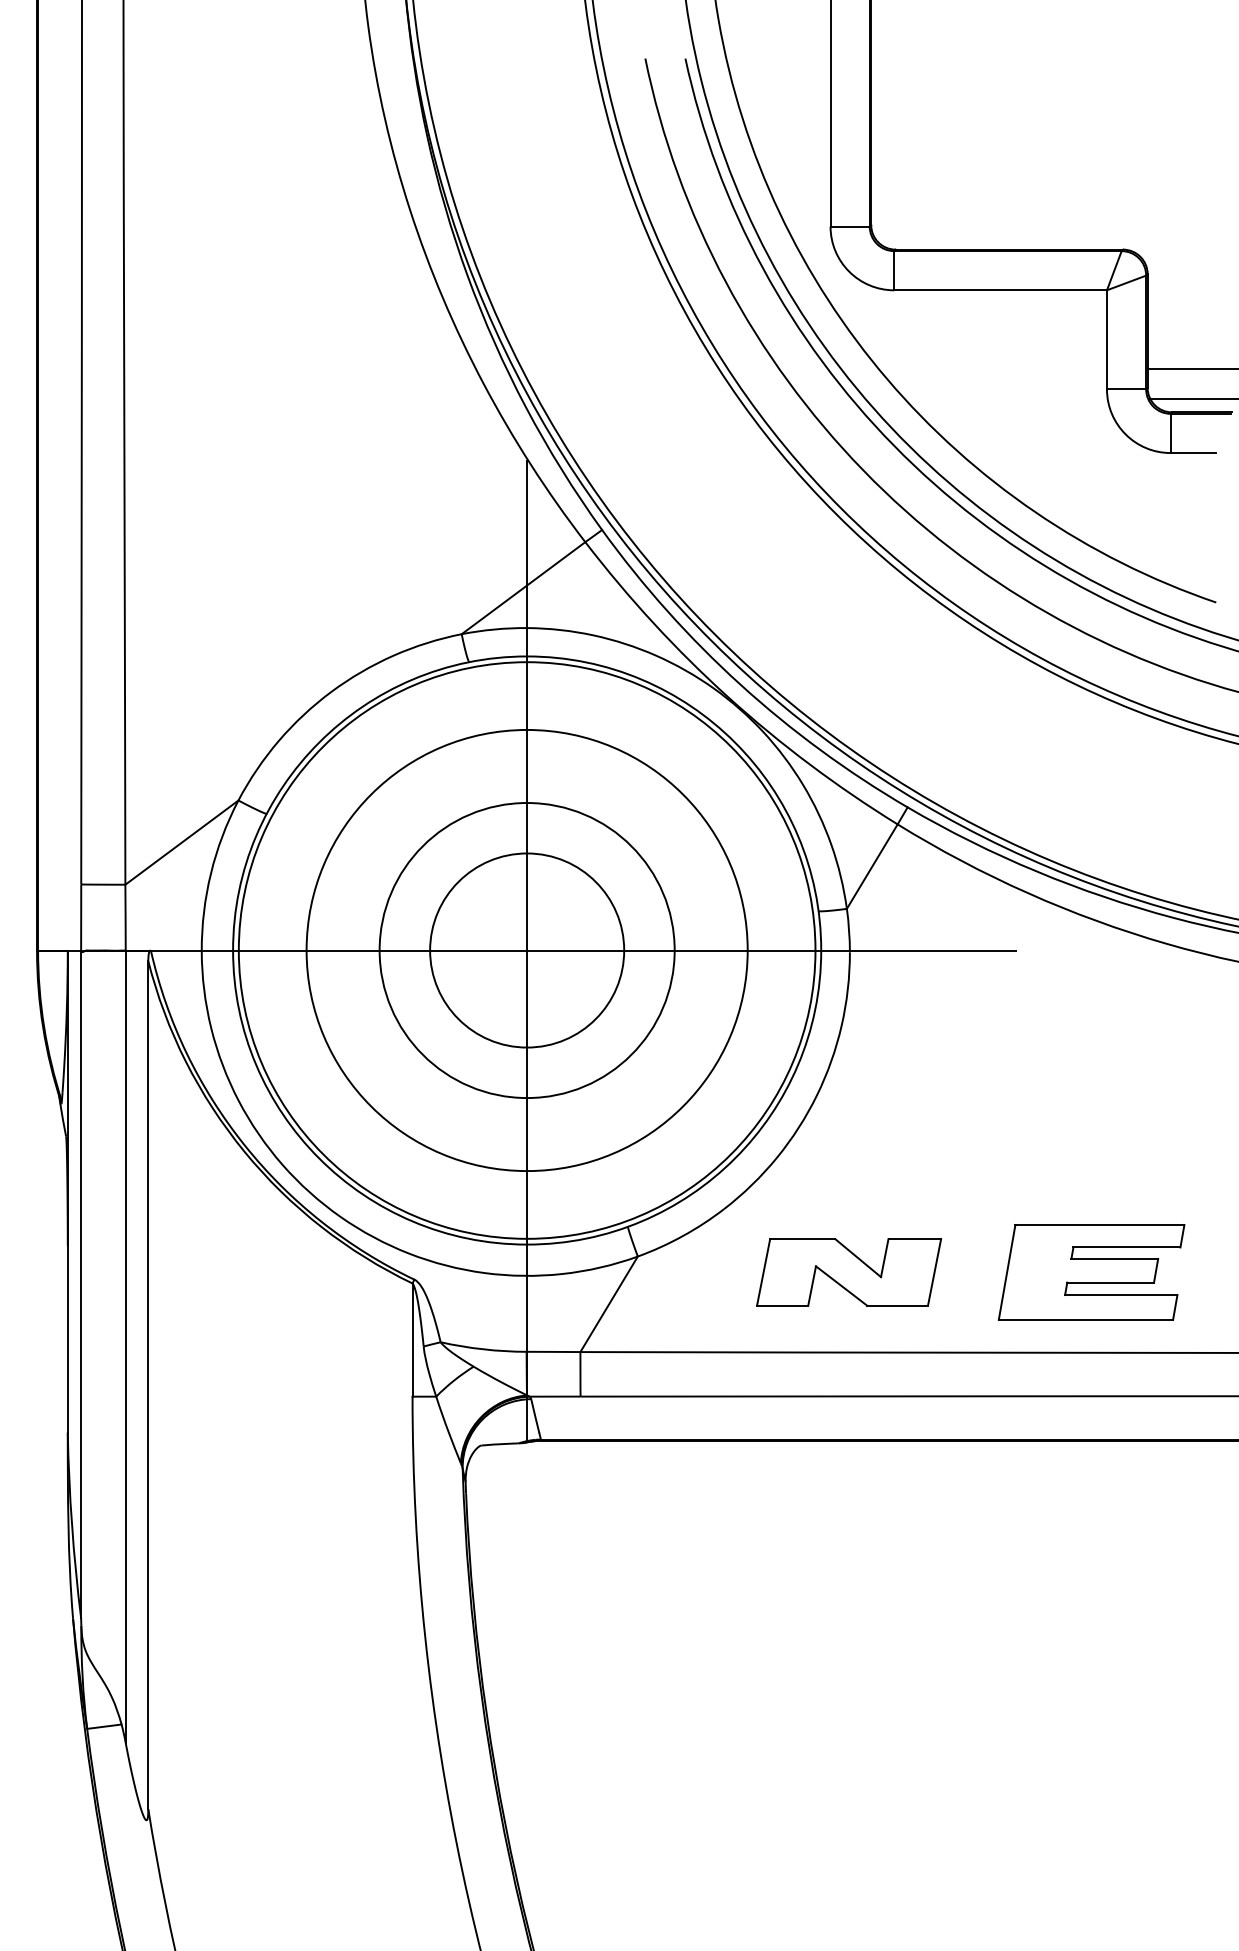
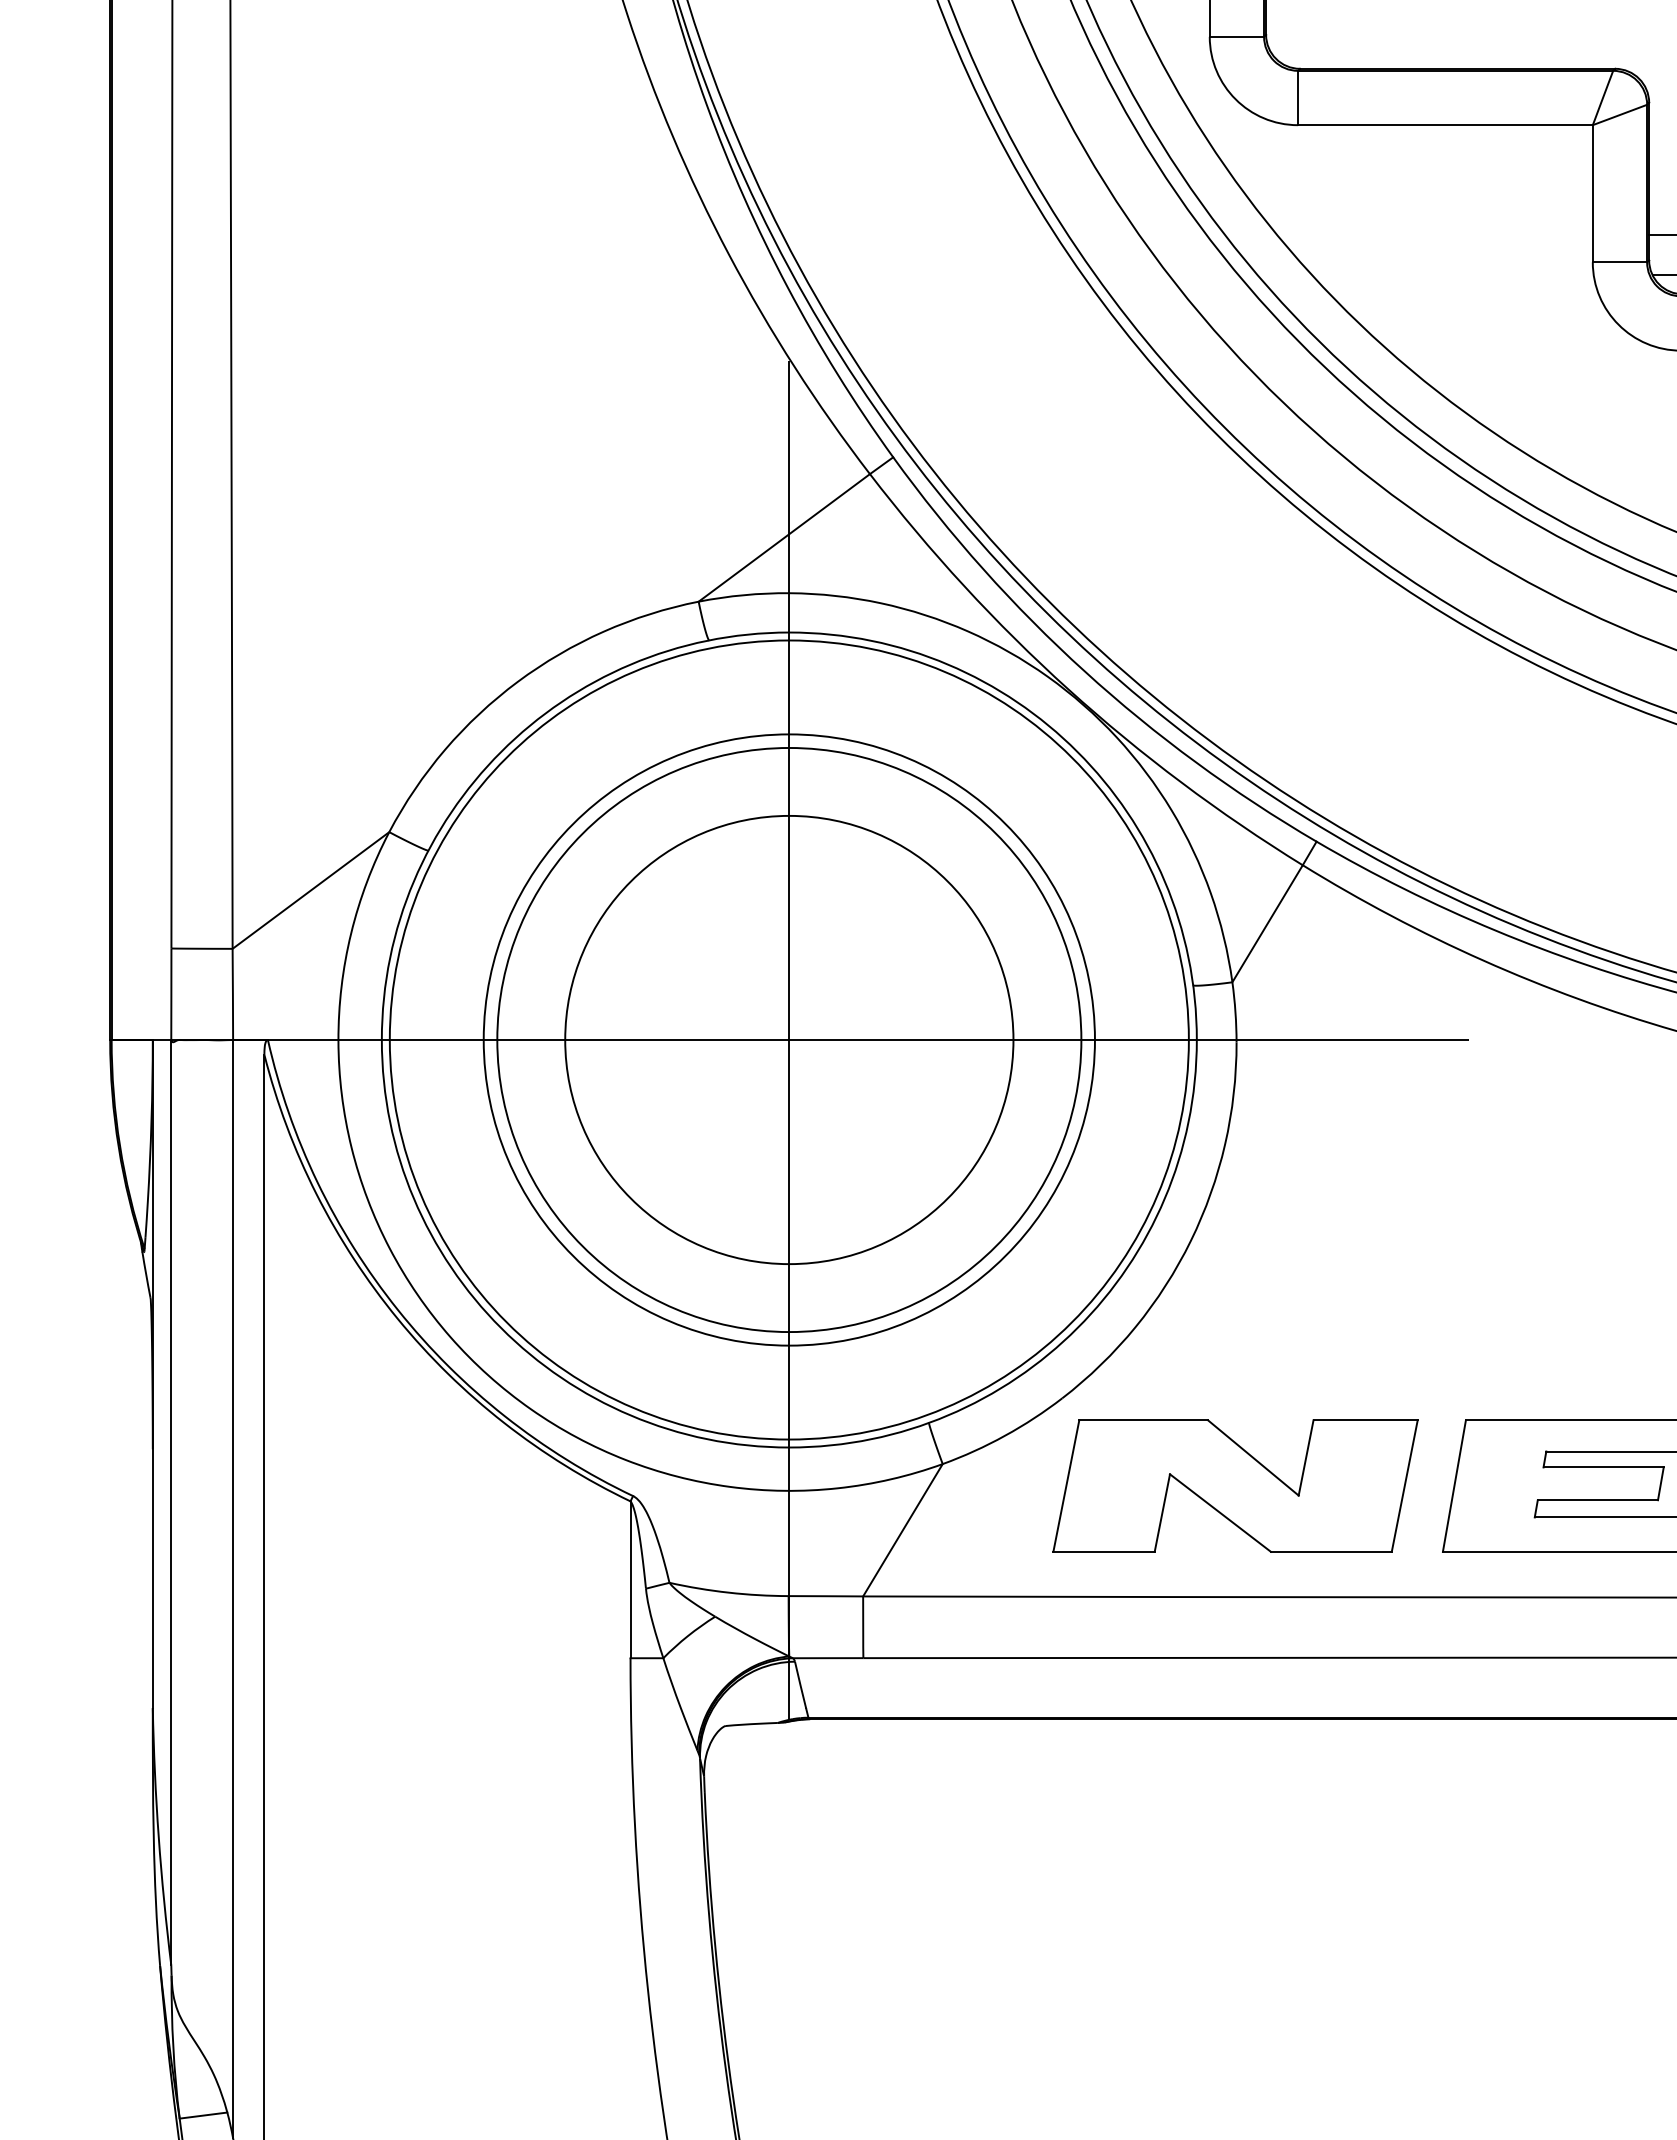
circle: (526, 950) -> (788, 1039), size x1.43
circle: (526, 950) -> (788, 1039), size x1.67
part: (848, 1271) -> (1234, 1484), size x1.43

